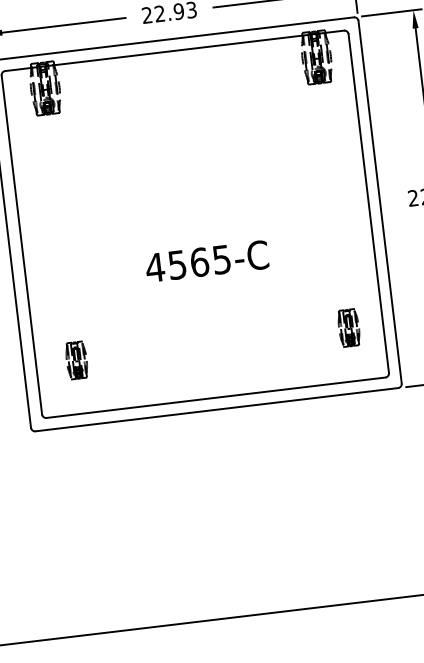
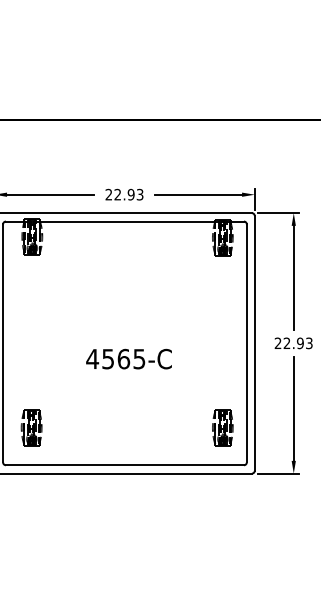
text: (206, 260) -> (128, 358), moved
part: (348, 327) -> (222, 427), size x1.43
part: (76, 359) -> (31, 427), size x1.43

